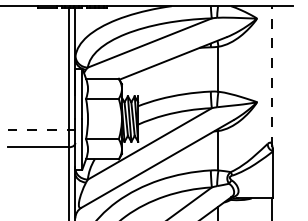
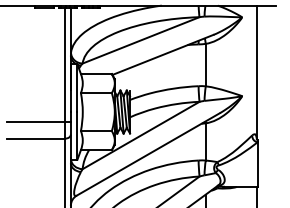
line: (272, 76) -> (256, 71), dashed -> solid
line: (38, 129) -> (36, 121), dashed -> solid

